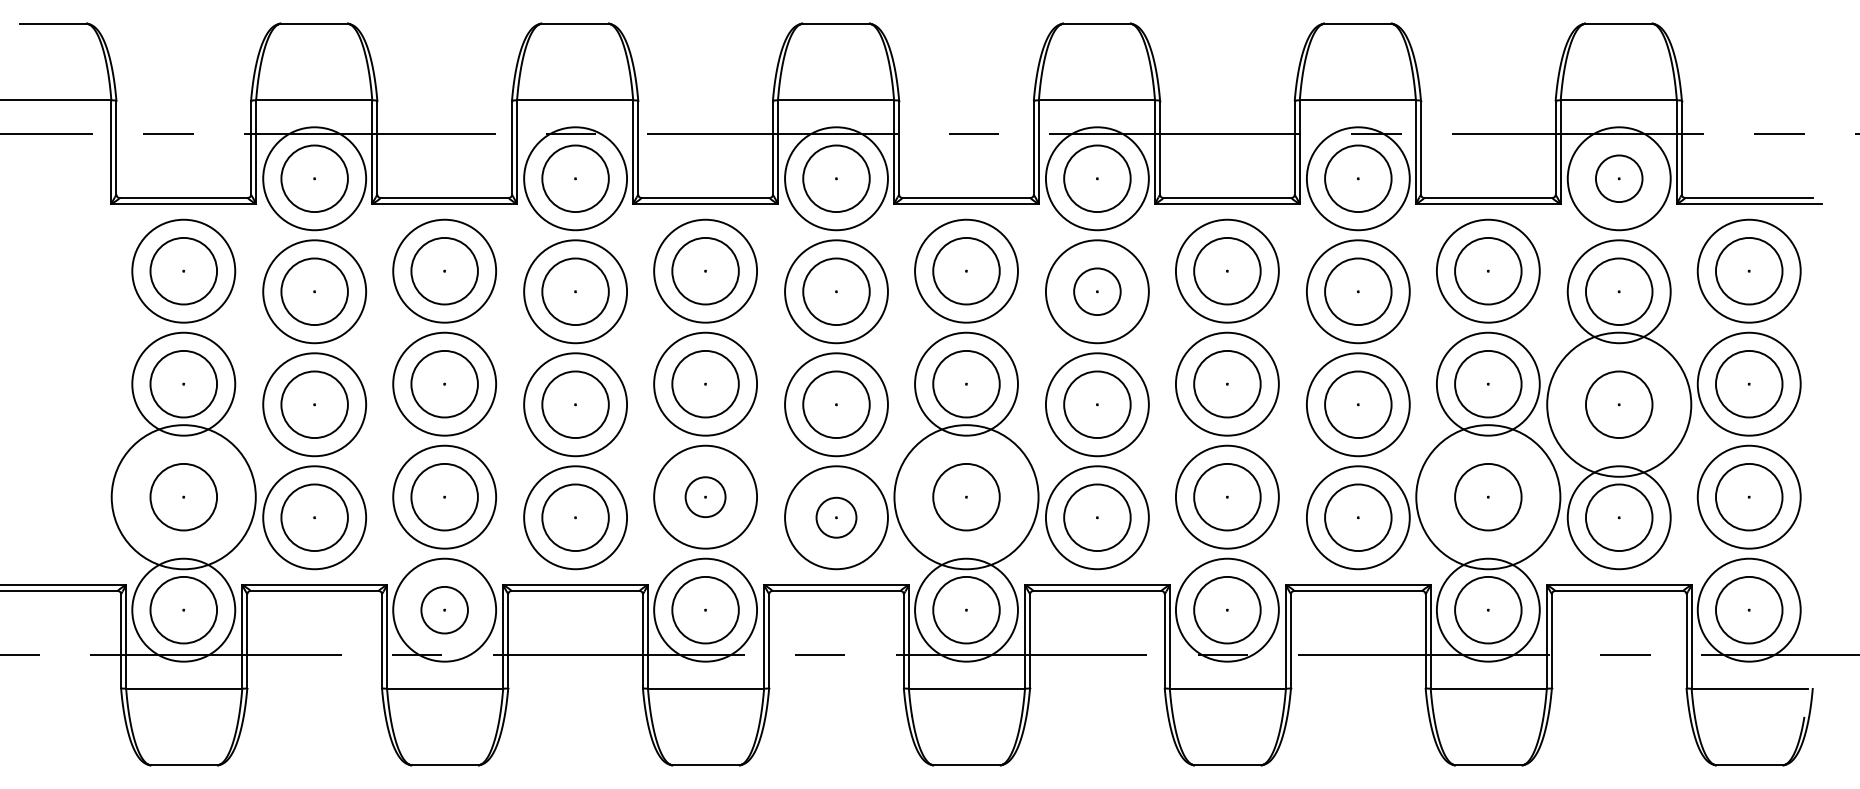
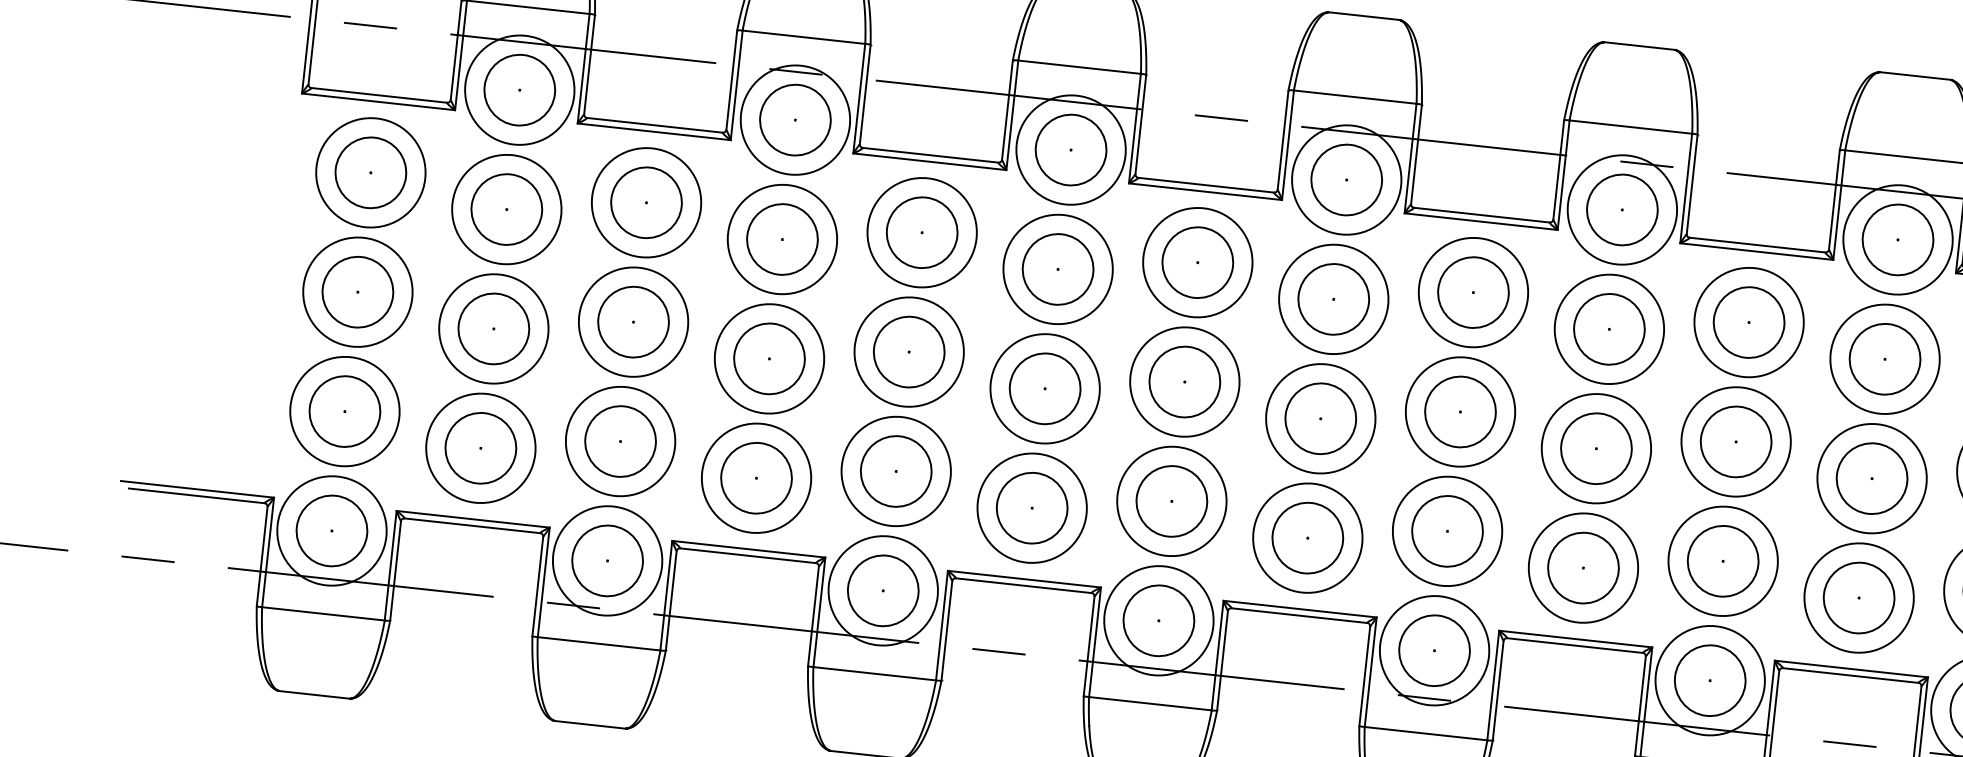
circle: (1618, 178) -> (1897, 239), size x1.43
circle: (1097, 291) -> (1333, 299), size x1.43
circle: (1618, 404) -> (1871, 478), size x0.71
circle: (183, 496) -> (344, 410), size x0.71
circle: (705, 496) -> (896, 470), size x1.67
circle: (966, 496) -> (1171, 500), size x0.71
circle: (1487, 496) -> (1722, 560), size x0.71
circle: (836, 517) -> (1032, 507), size x1.67
circle: (444, 609) -> (607, 560), size x1.43

